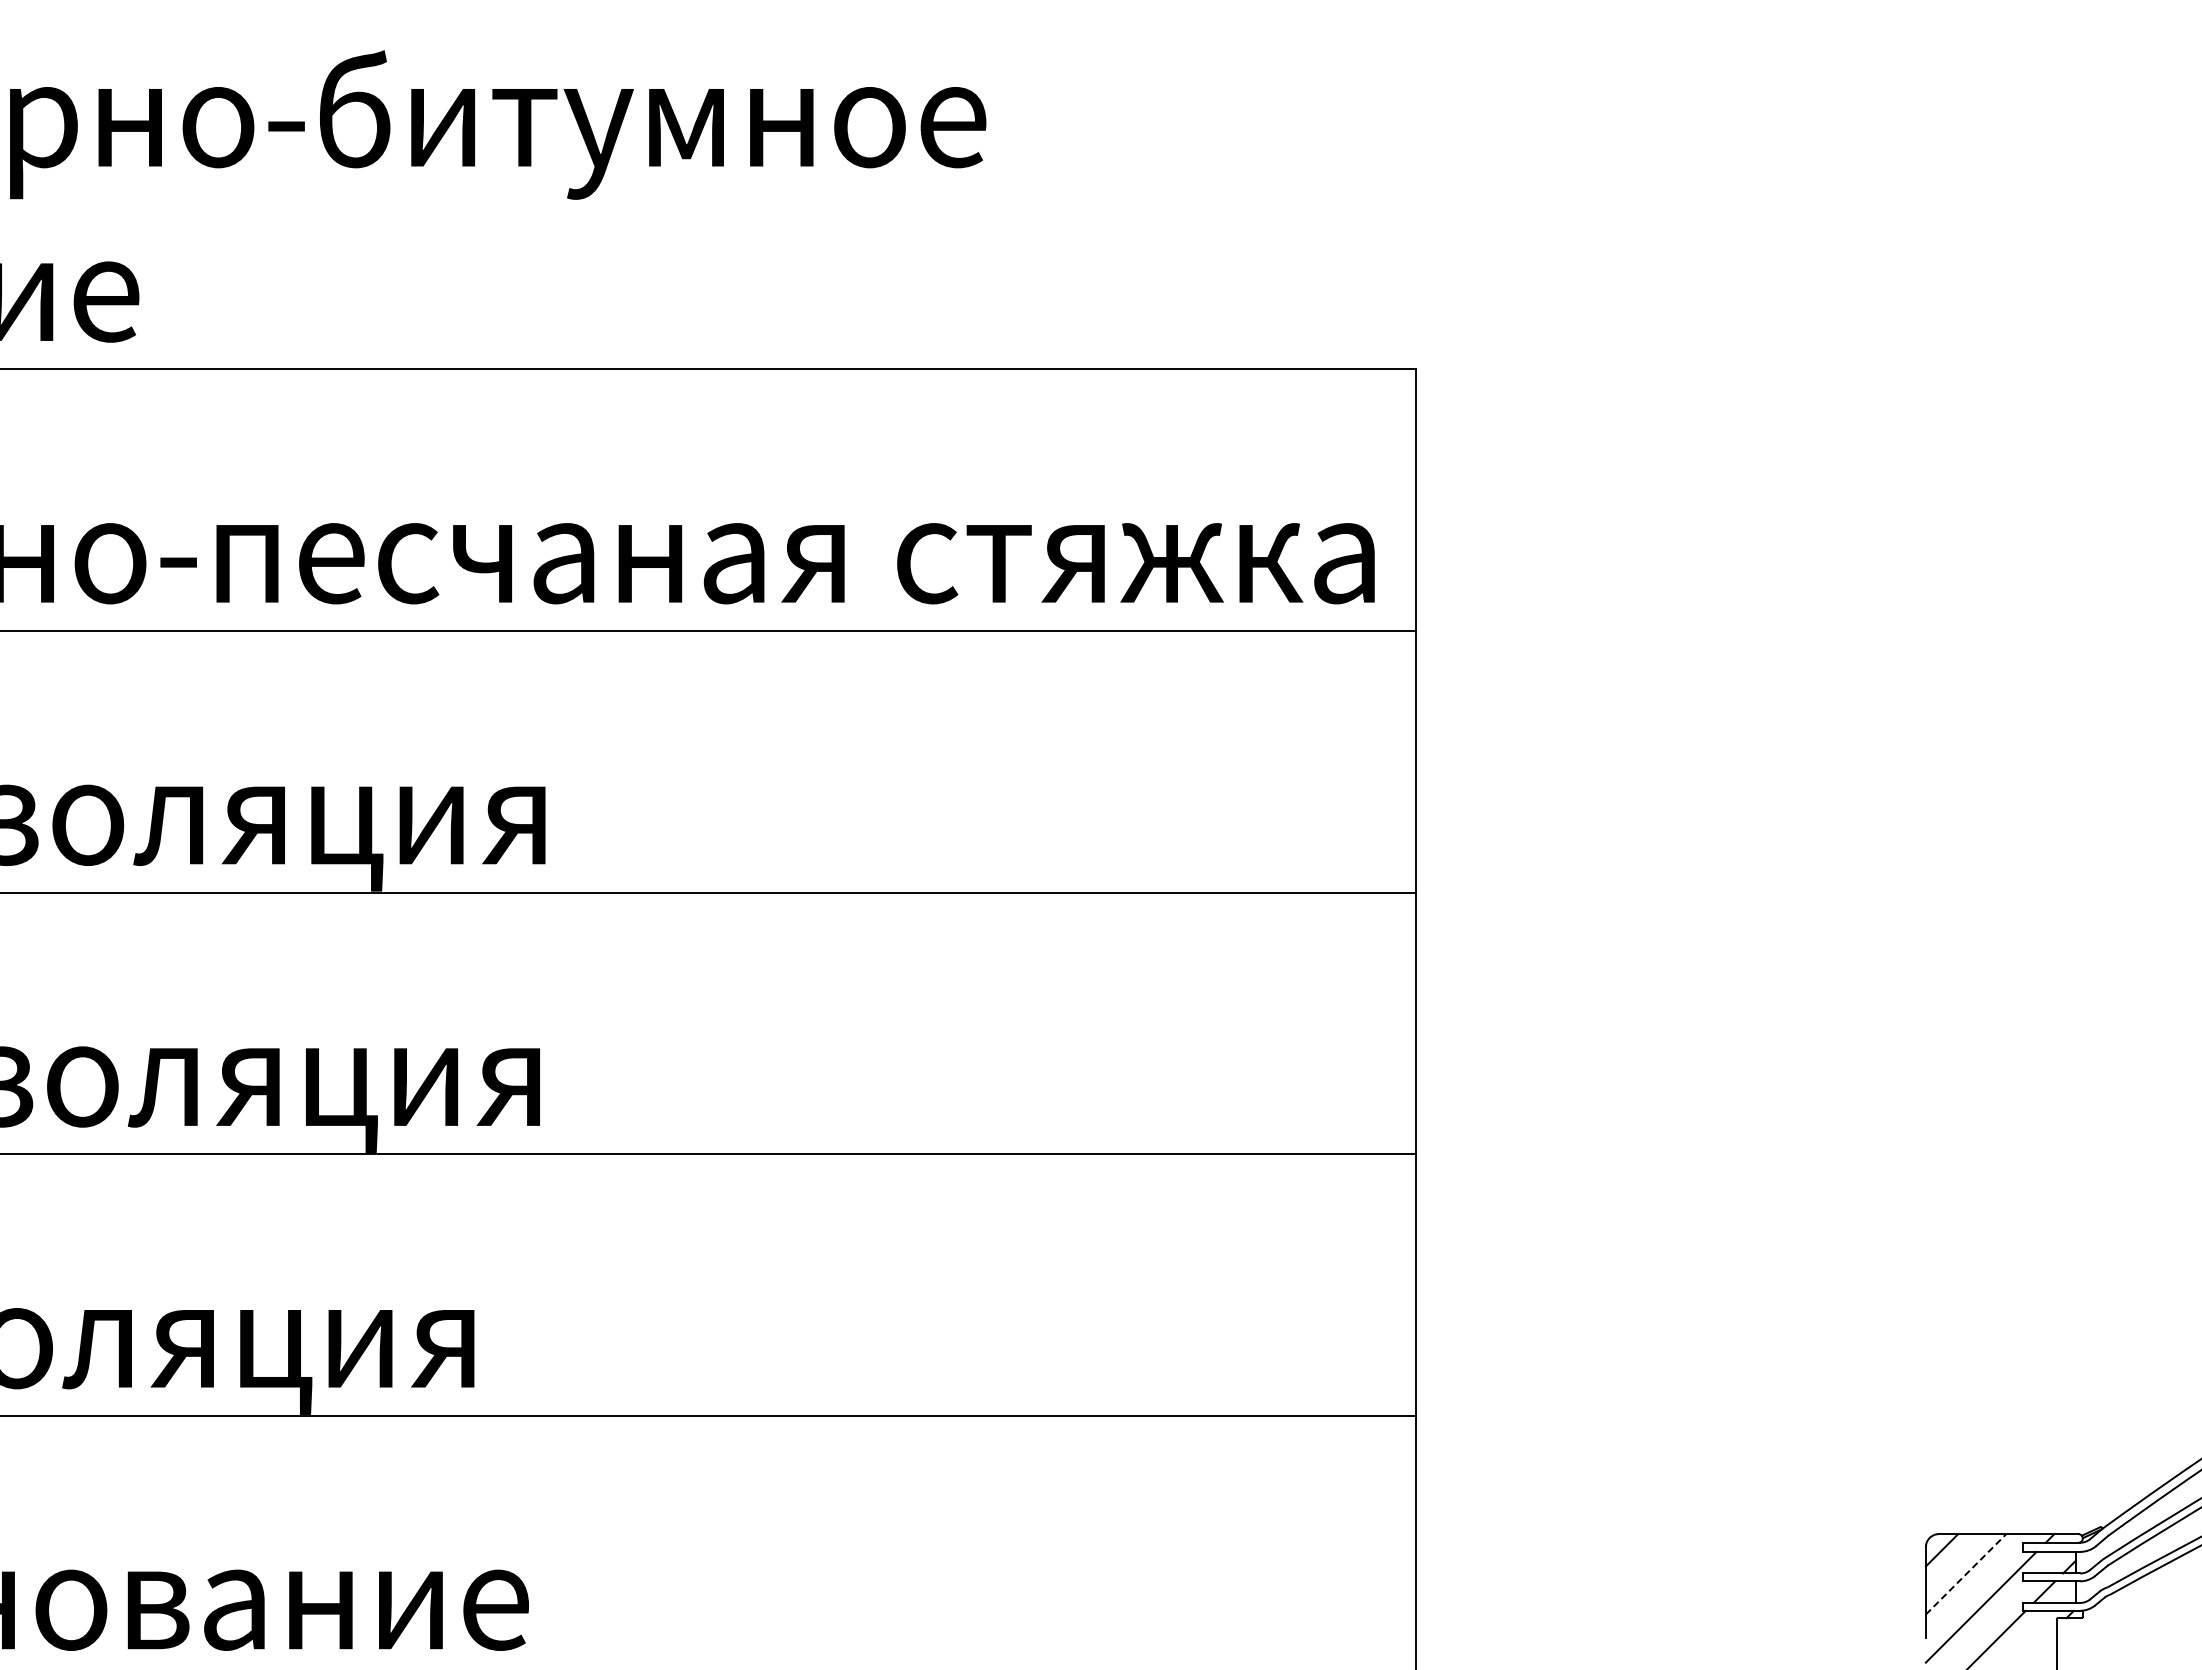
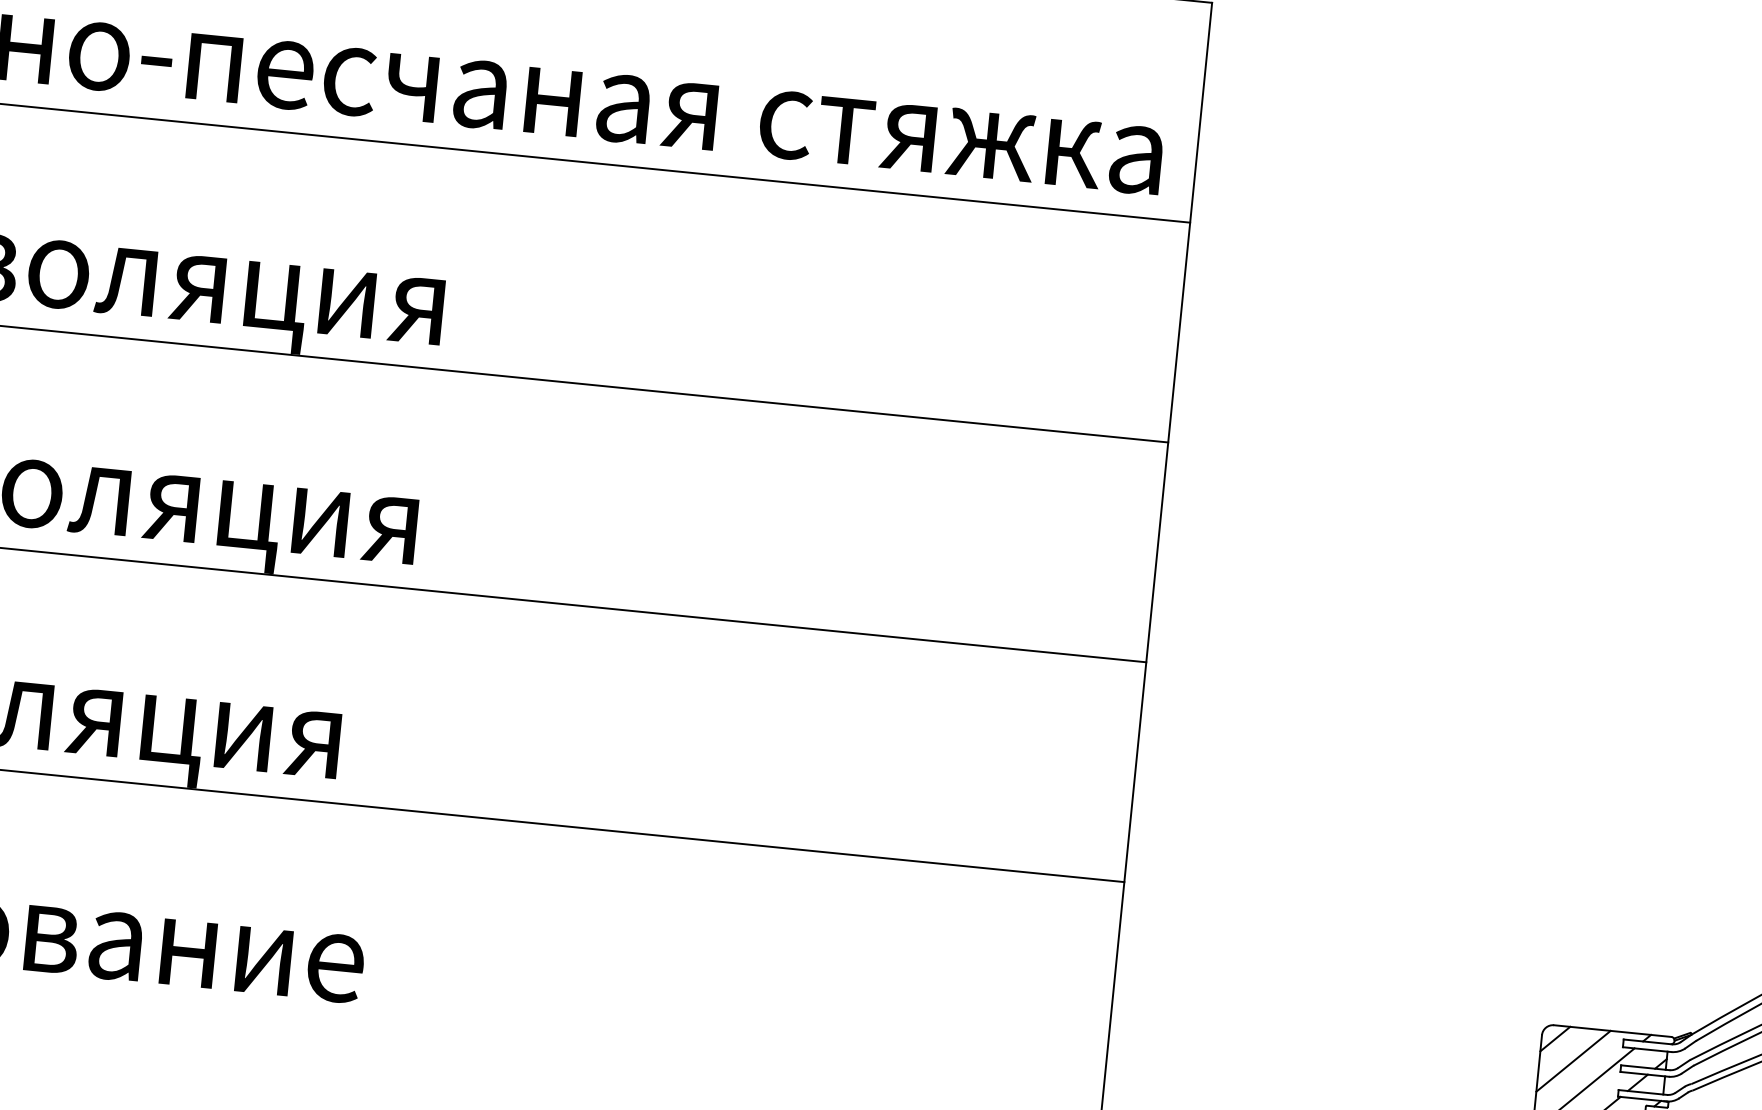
line: (1966, 1574) -> (1573, 1061), dashed -> solid

